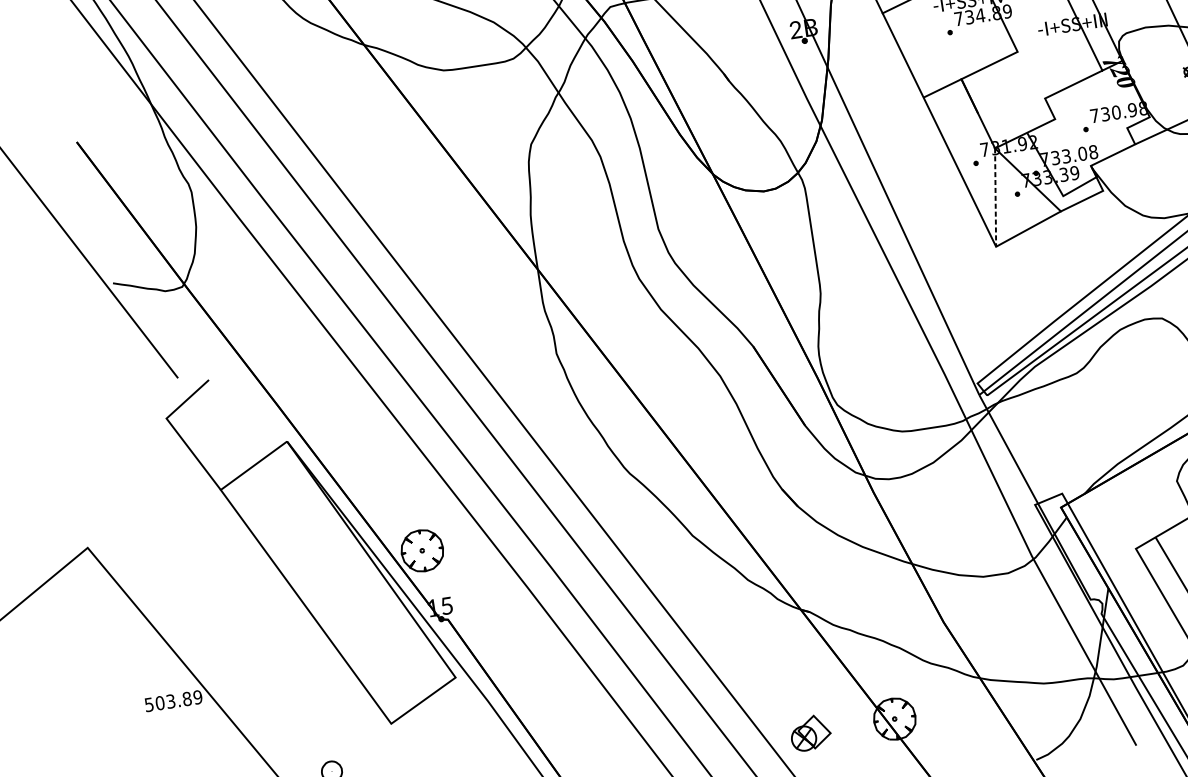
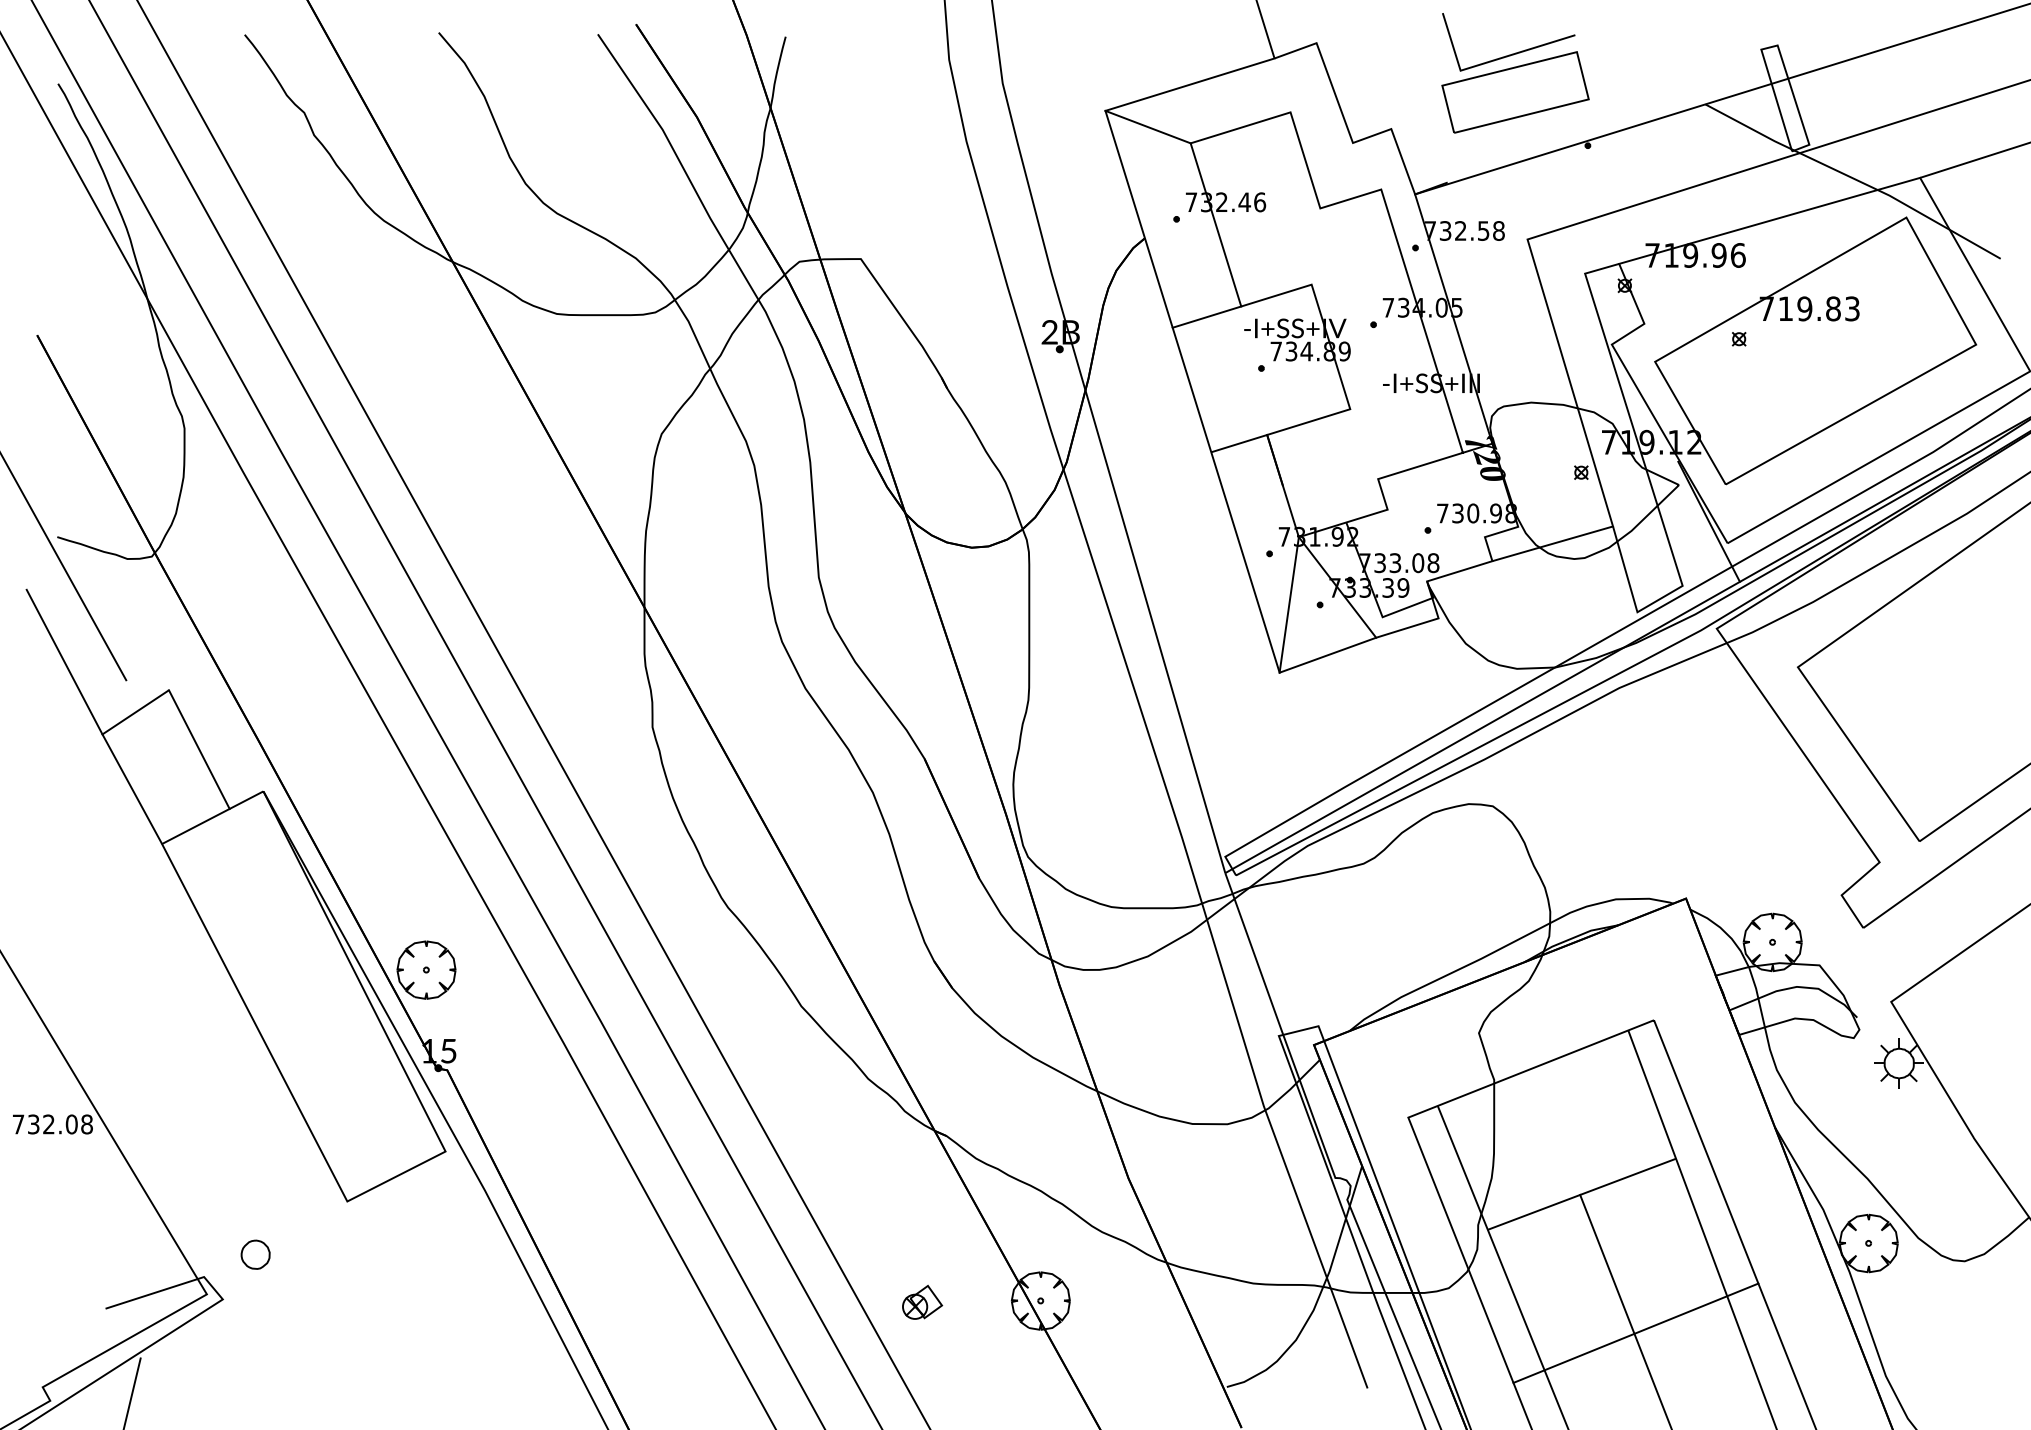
line: (995, 197) -> (1289, 605), dashed -> solid
line: (131, 370) -> (64, 661), added
line: (236, 418) -> (198, 749), added
text: (173, 701) -> (52, 1124), 503.89 -> 732.08
part: (810, 732) -> (922, 1301), size x0.71

